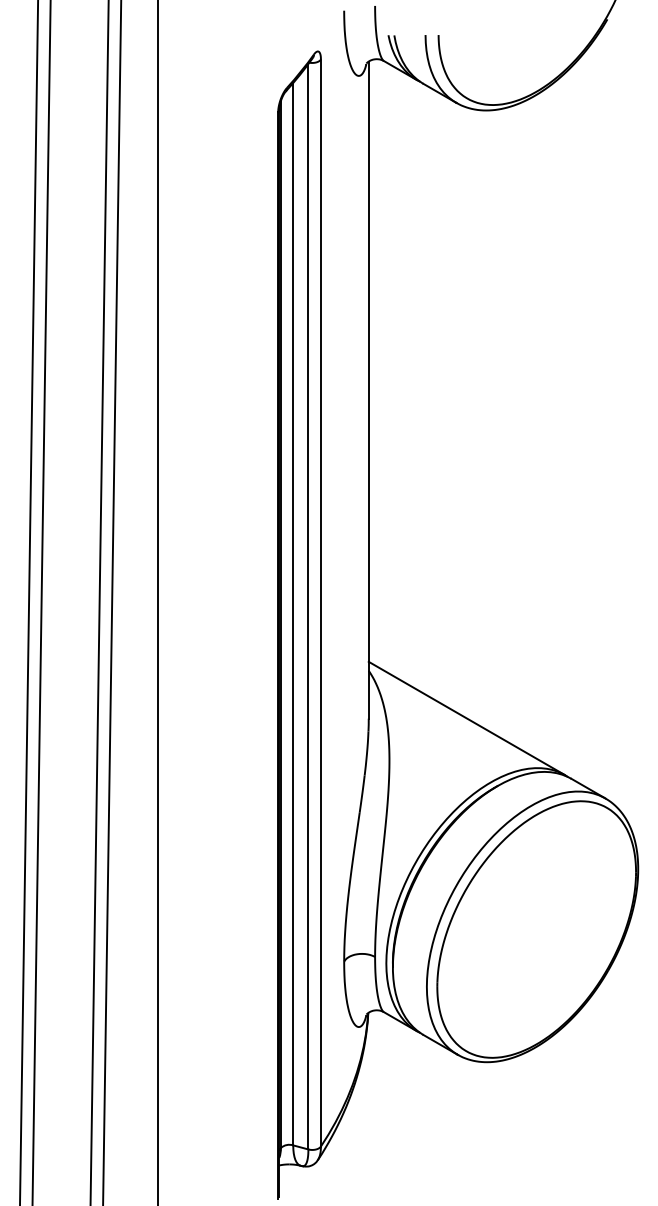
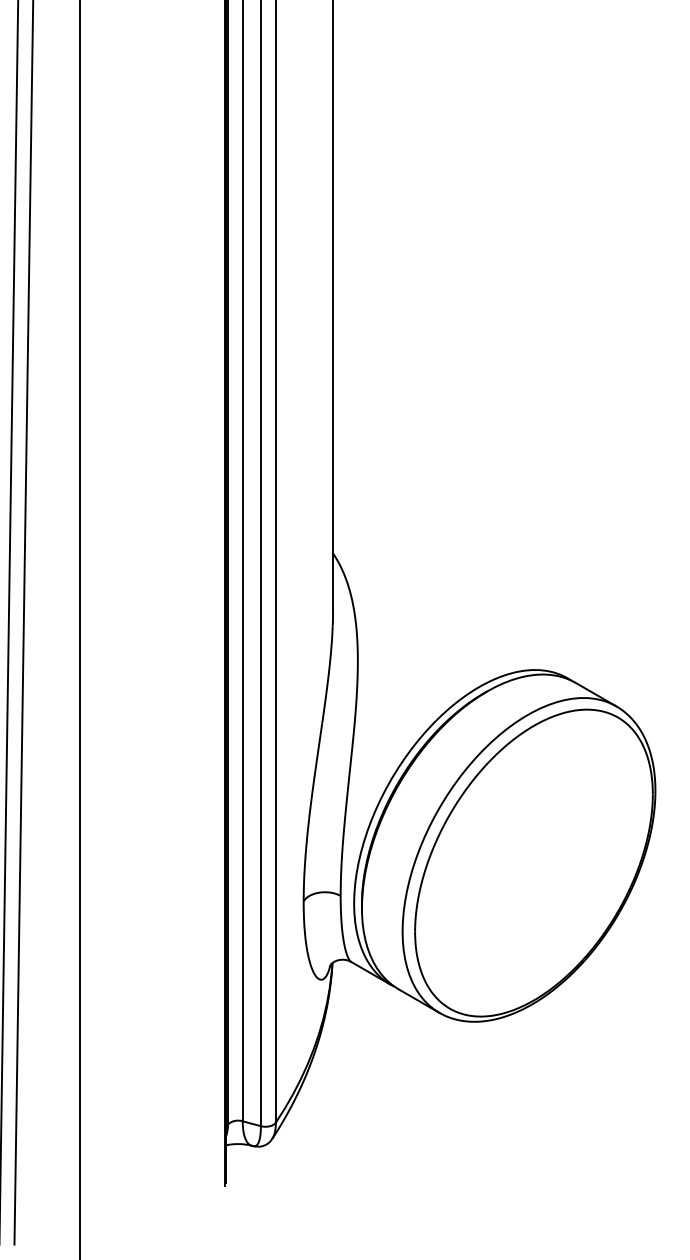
line: (466, 718) -> (450, 610), removed

